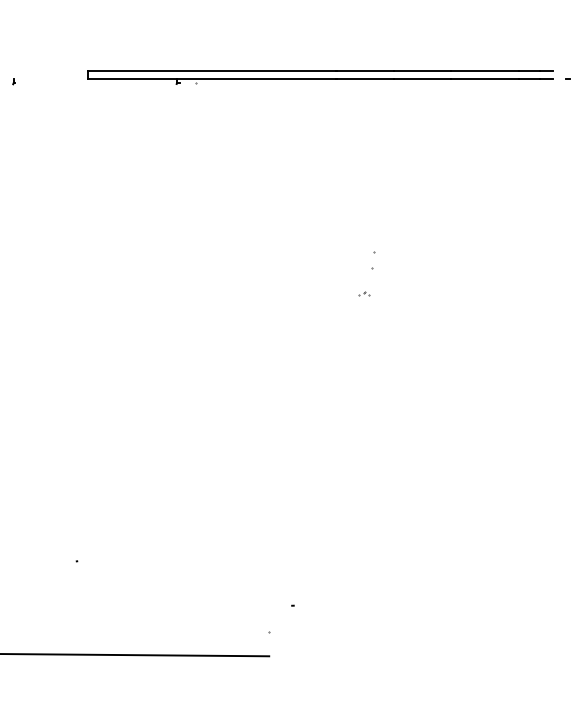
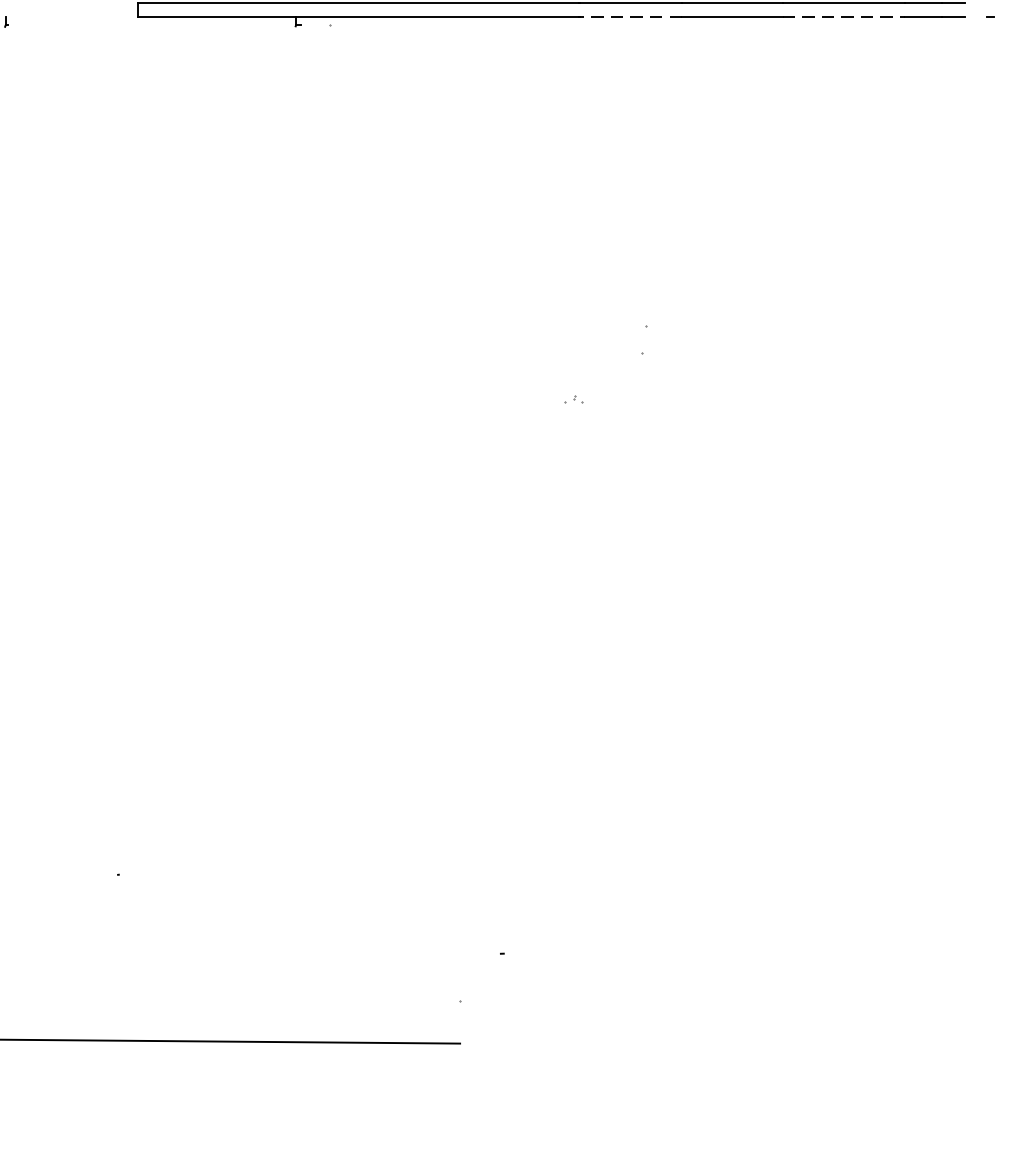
line: (365, 78) -> (631, 16), solid -> dashed
line: (485, 78) -> (844, 16), solid -> dashed
part: (364, 293) -> (574, 398), moved

